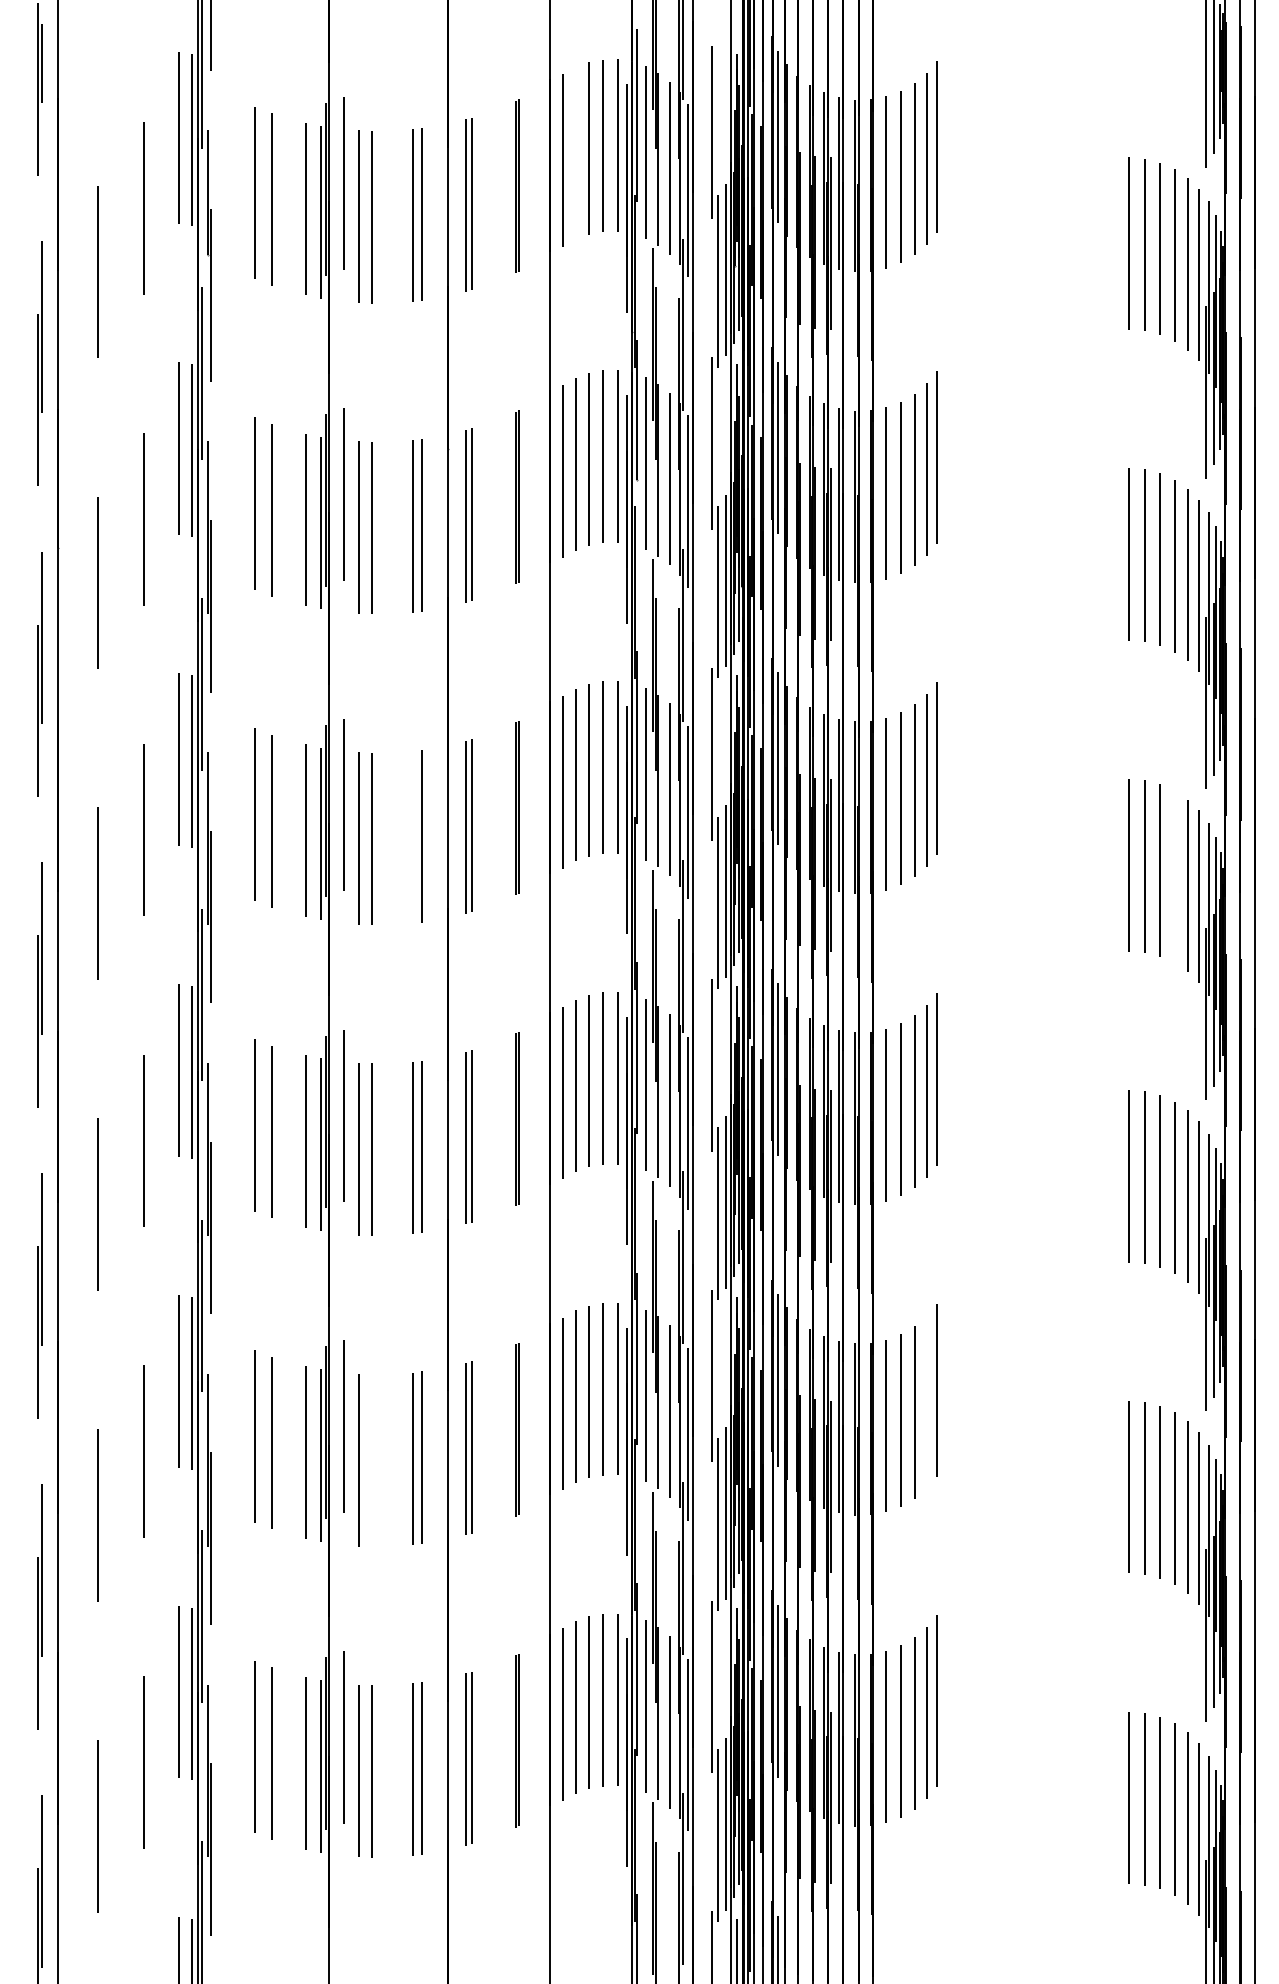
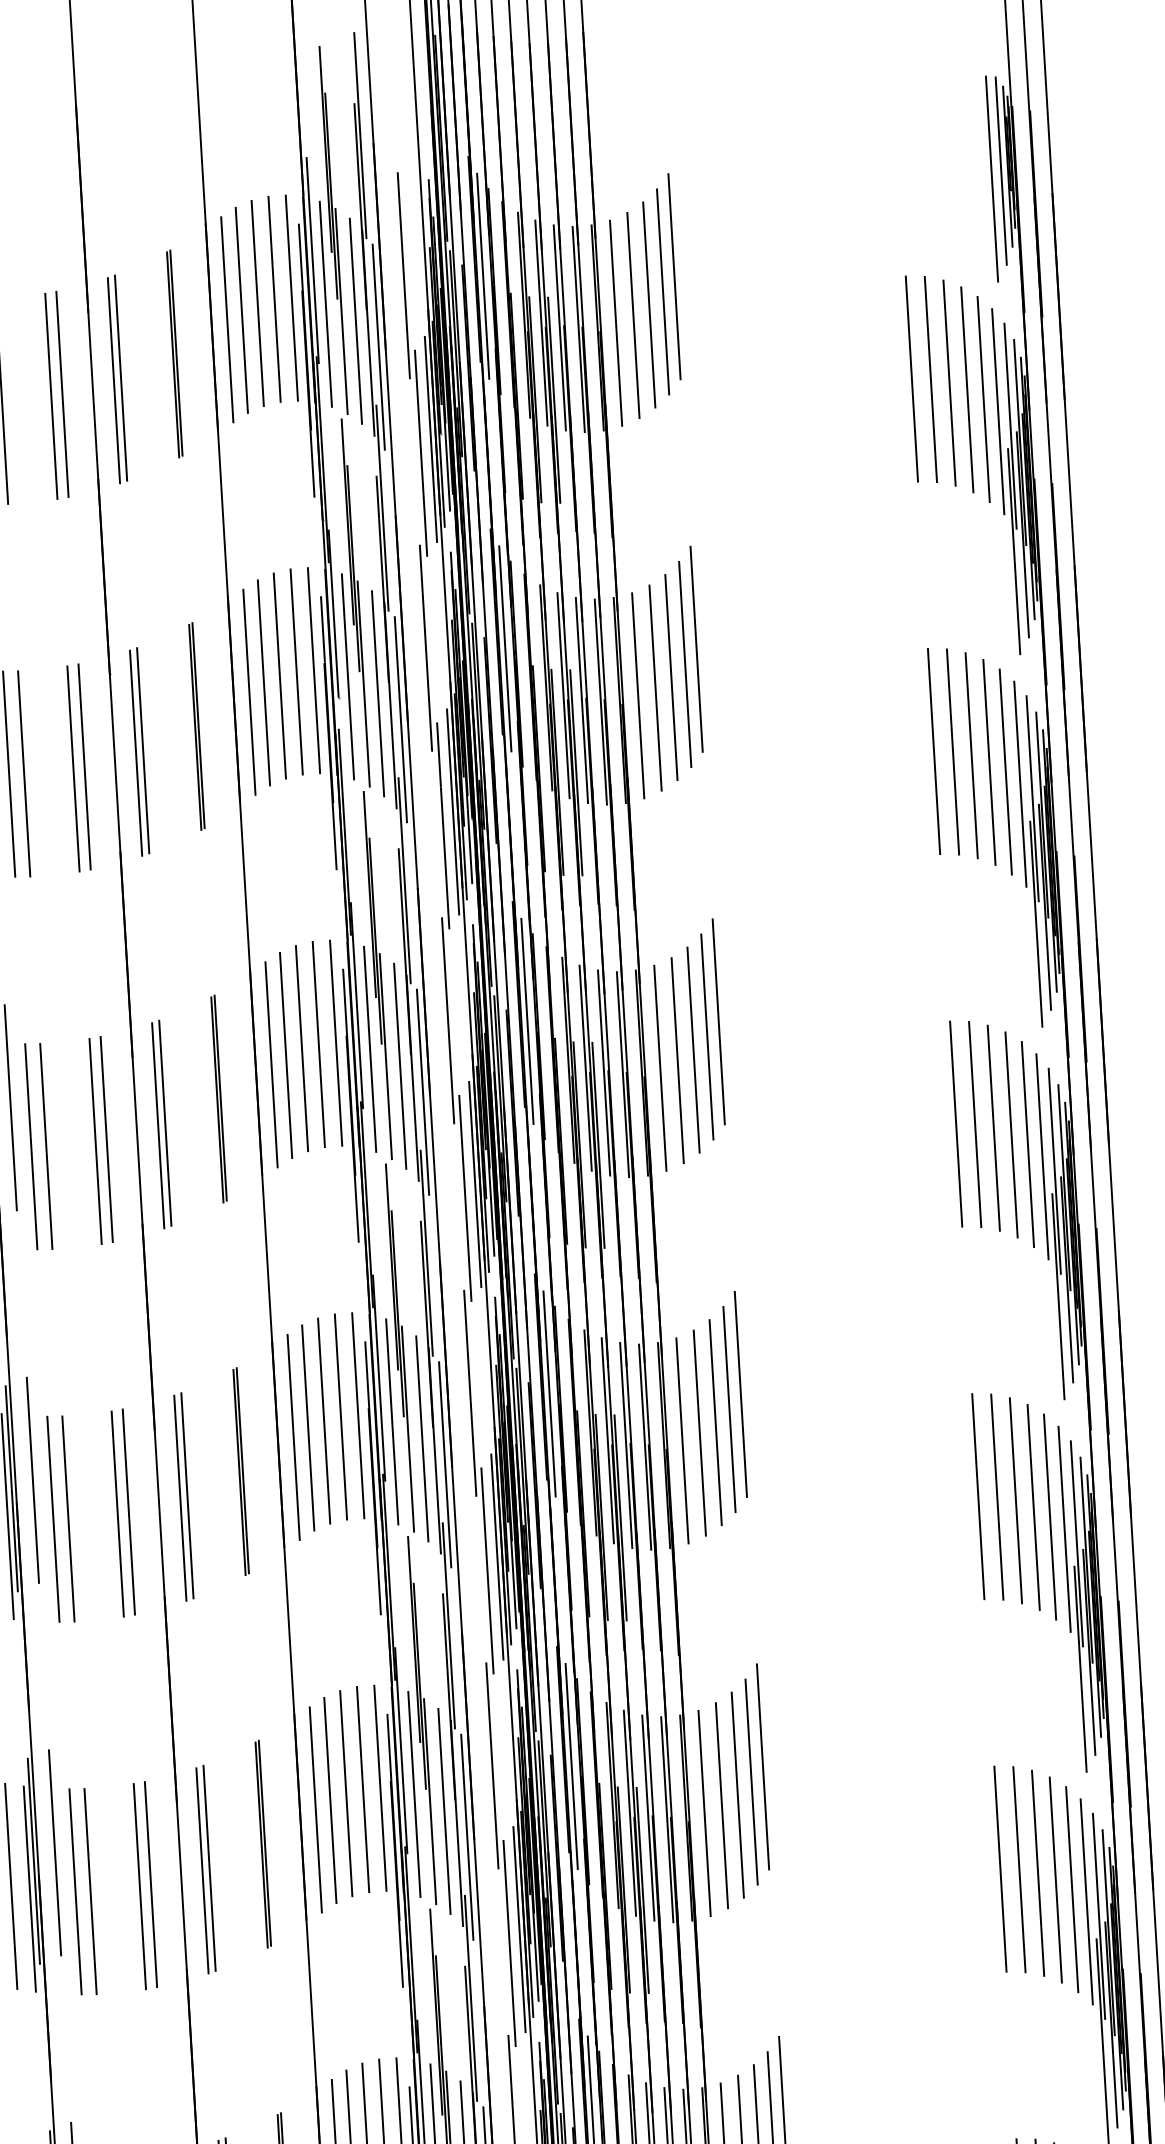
line: (575, 153) -> (241, 310), added
line: (412, 836) -> (95, 1140), added
line: (1174, 876) -> (1011, 1134), added
line: (926, 1401) -> (751, 1781), added
line: (371, 1460) -> (90, 1891), added

